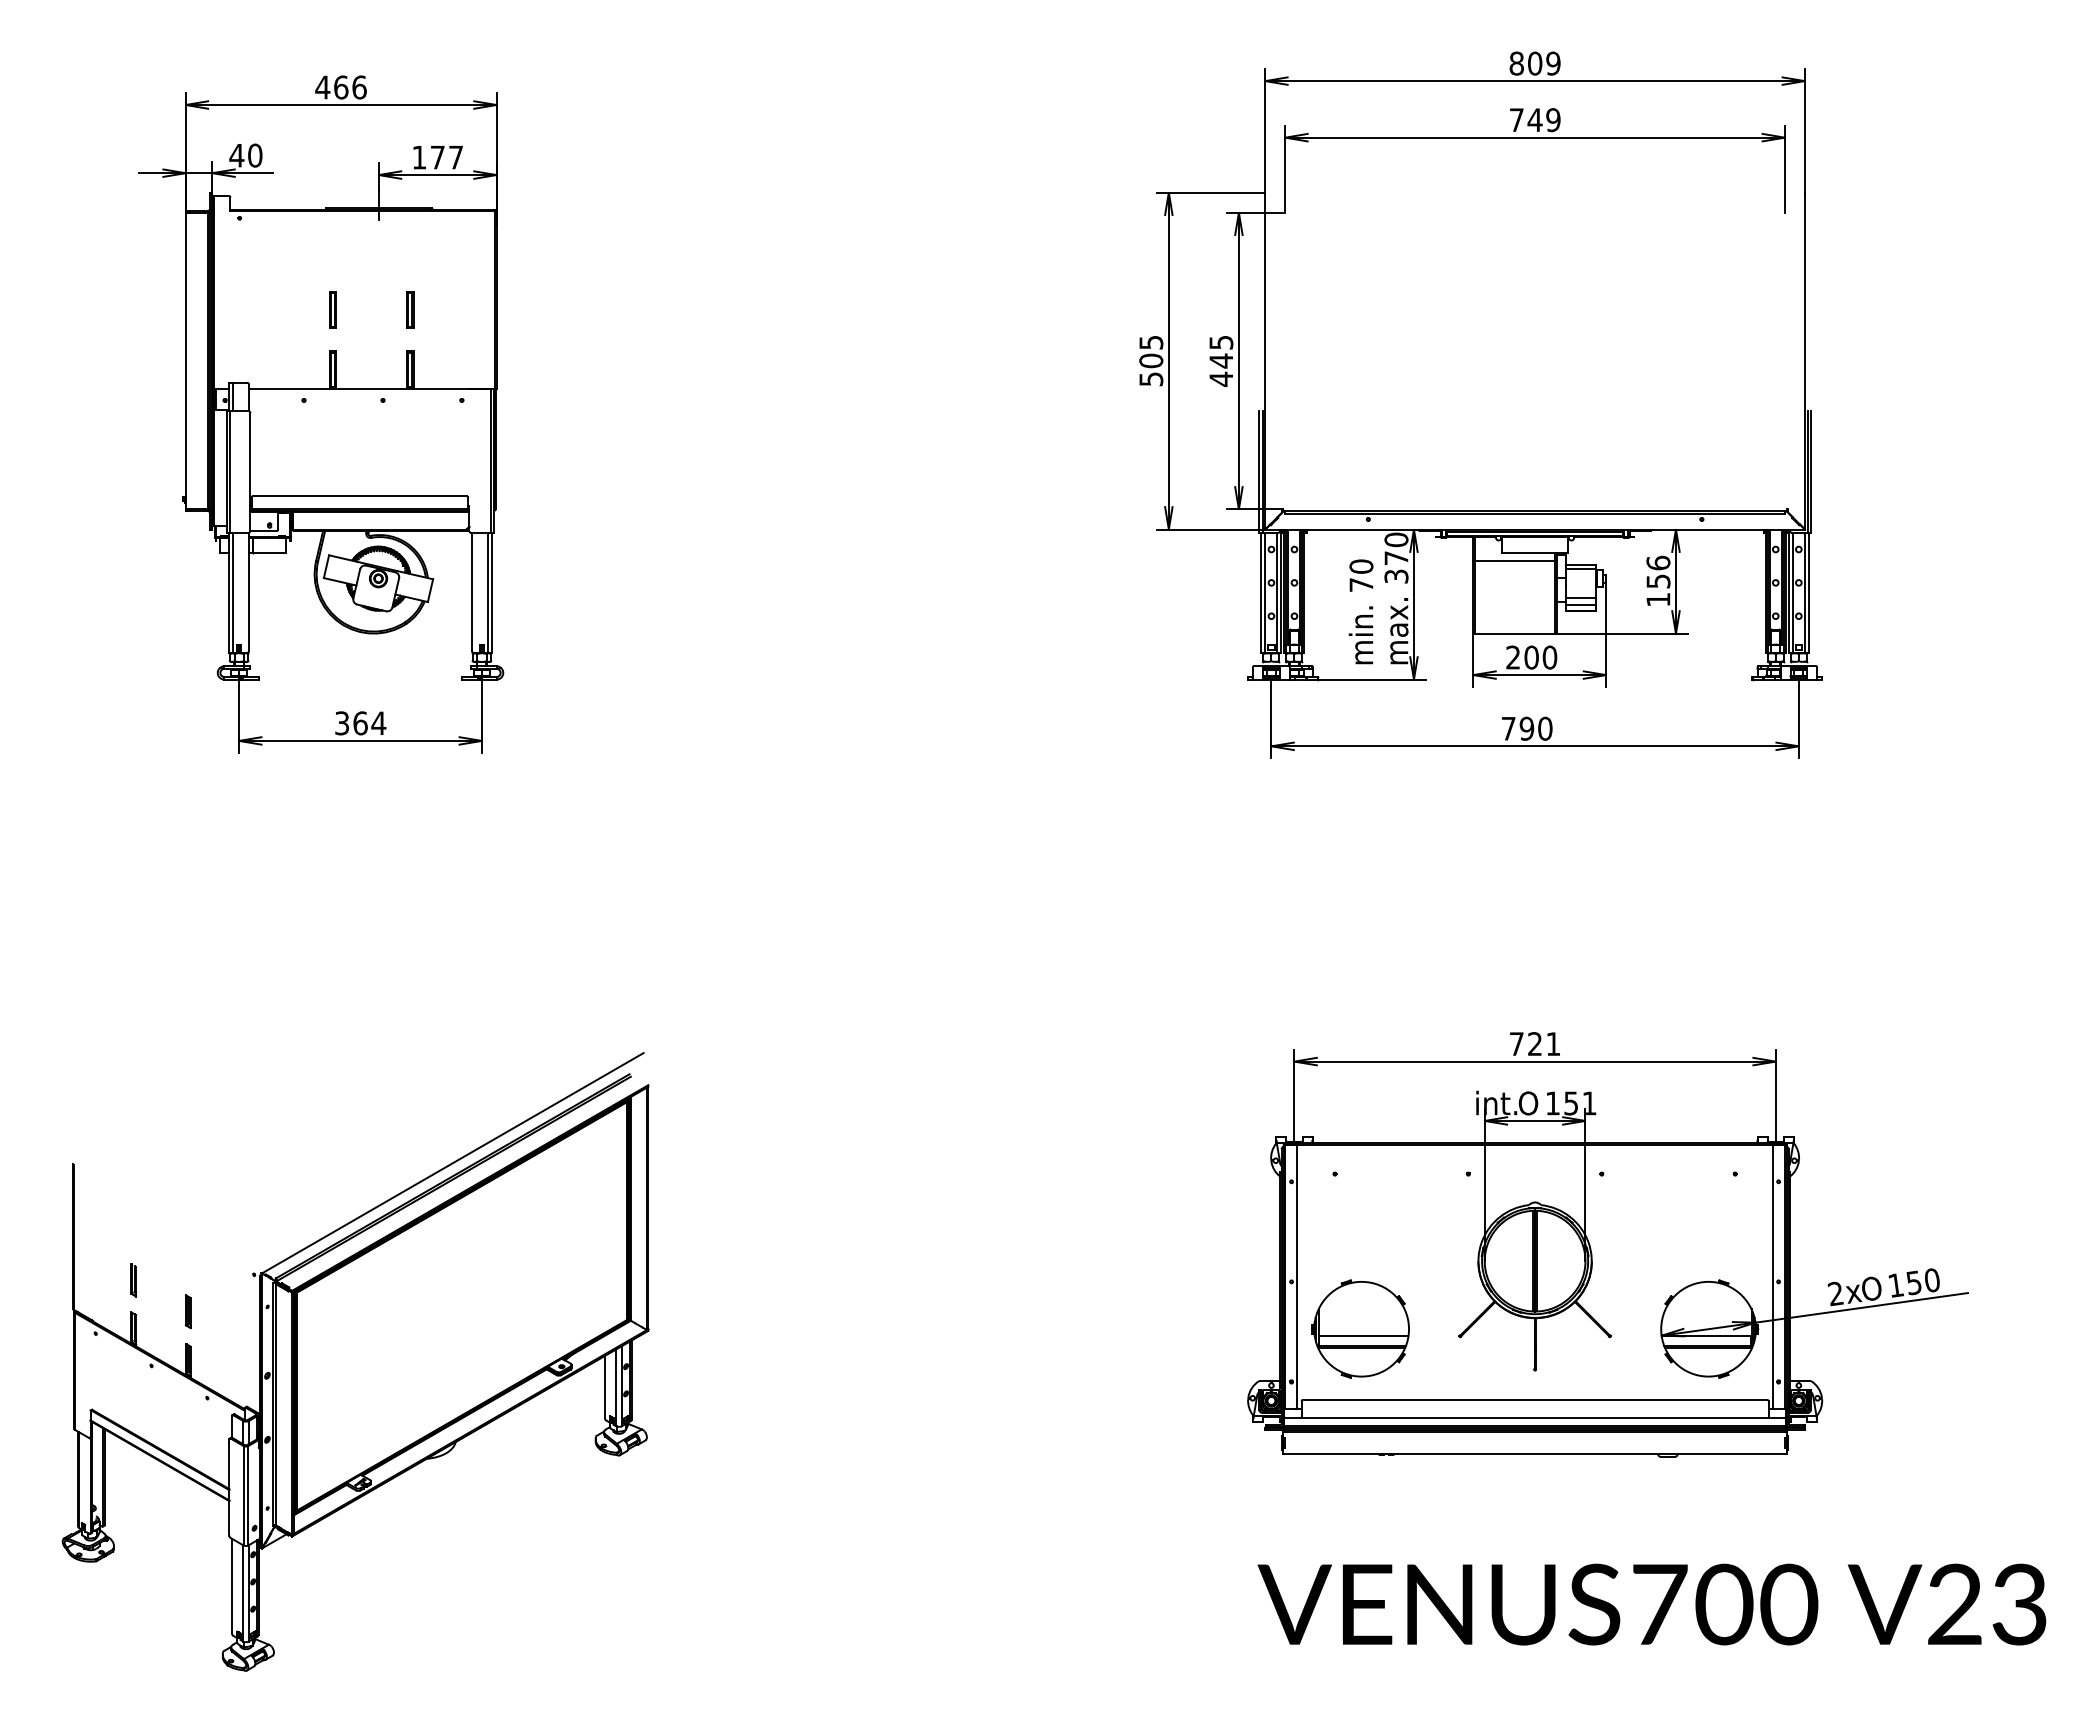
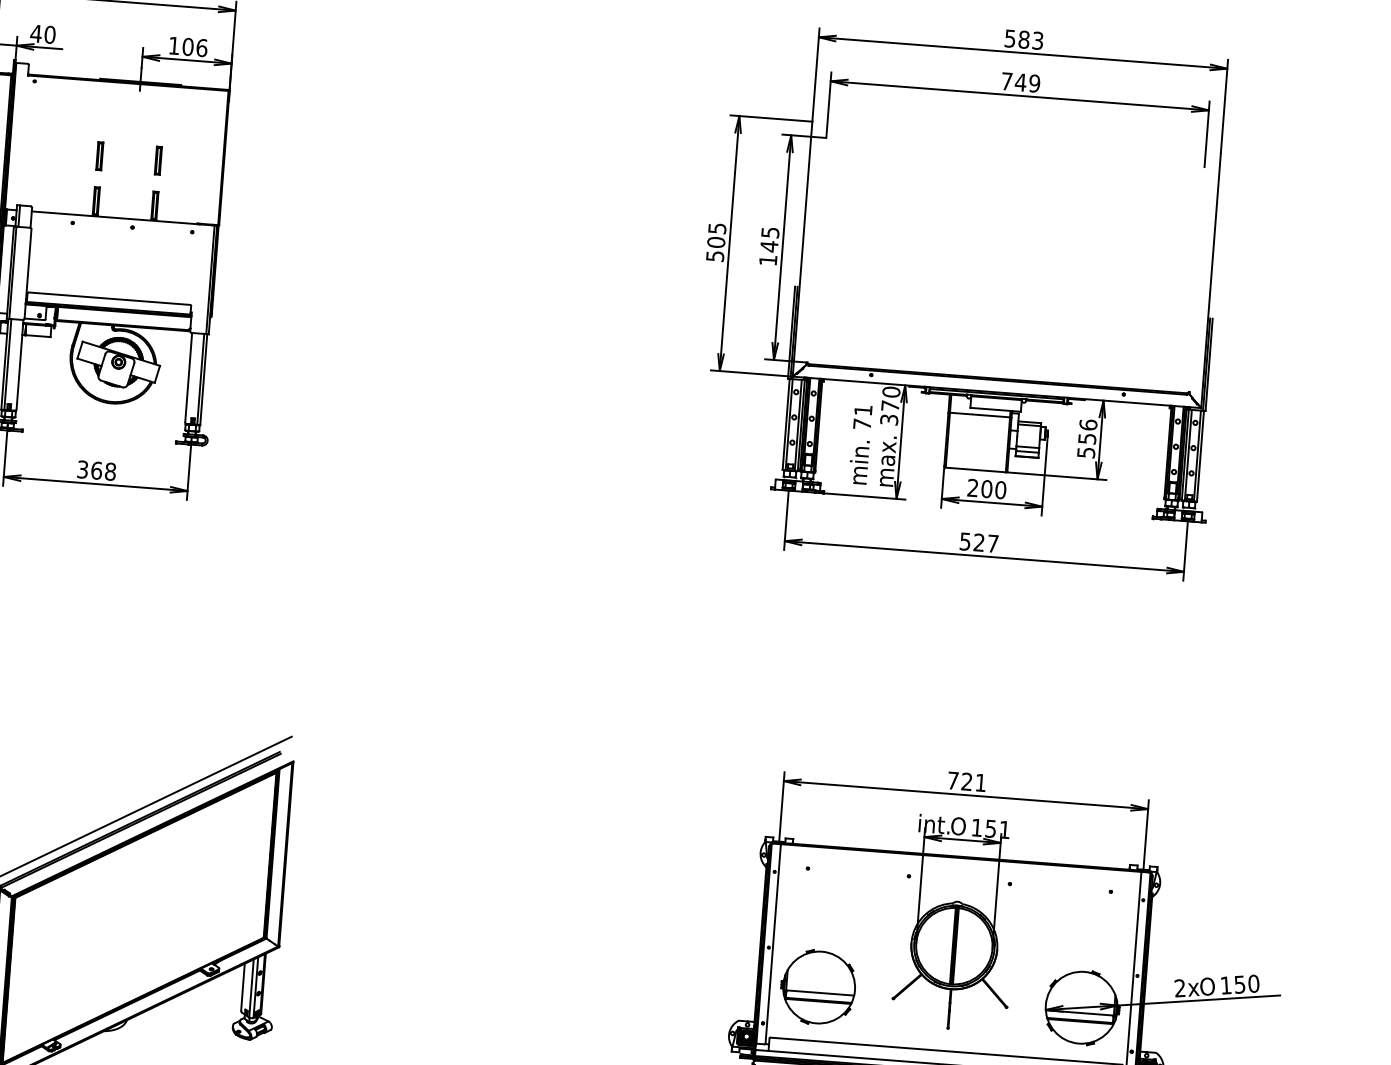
text: (1534, 63) -> (1023, 39), 809 -> 583
text: (446, 157) -> (194, 47), 177 -> 106
text: (1220, 378) -> (767, 259), 445 -> 145
text: (1361, 566) -> (863, 410), 70 -> 71
text: (1658, 599) -> (1086, 452), 156 -> 556
text: (378, 723) -> (110, 471), 364 -> 368
text: (1526, 728) -> (978, 542), 790 -> 527

